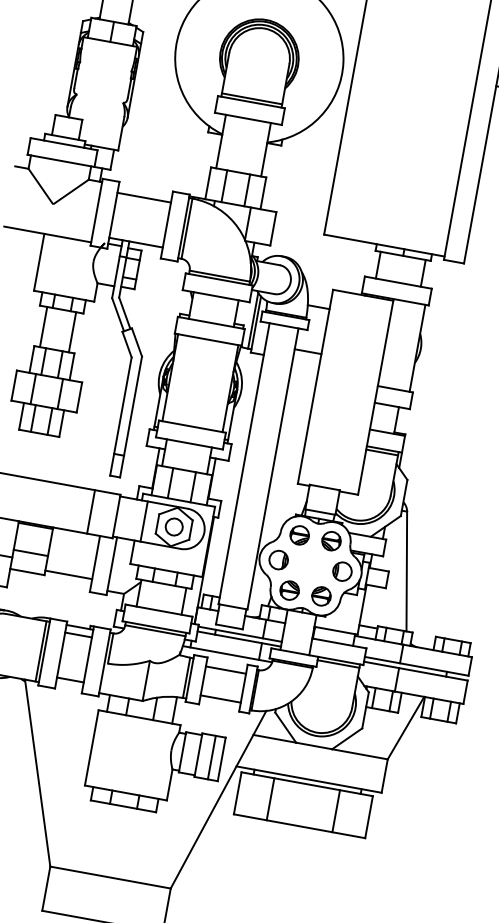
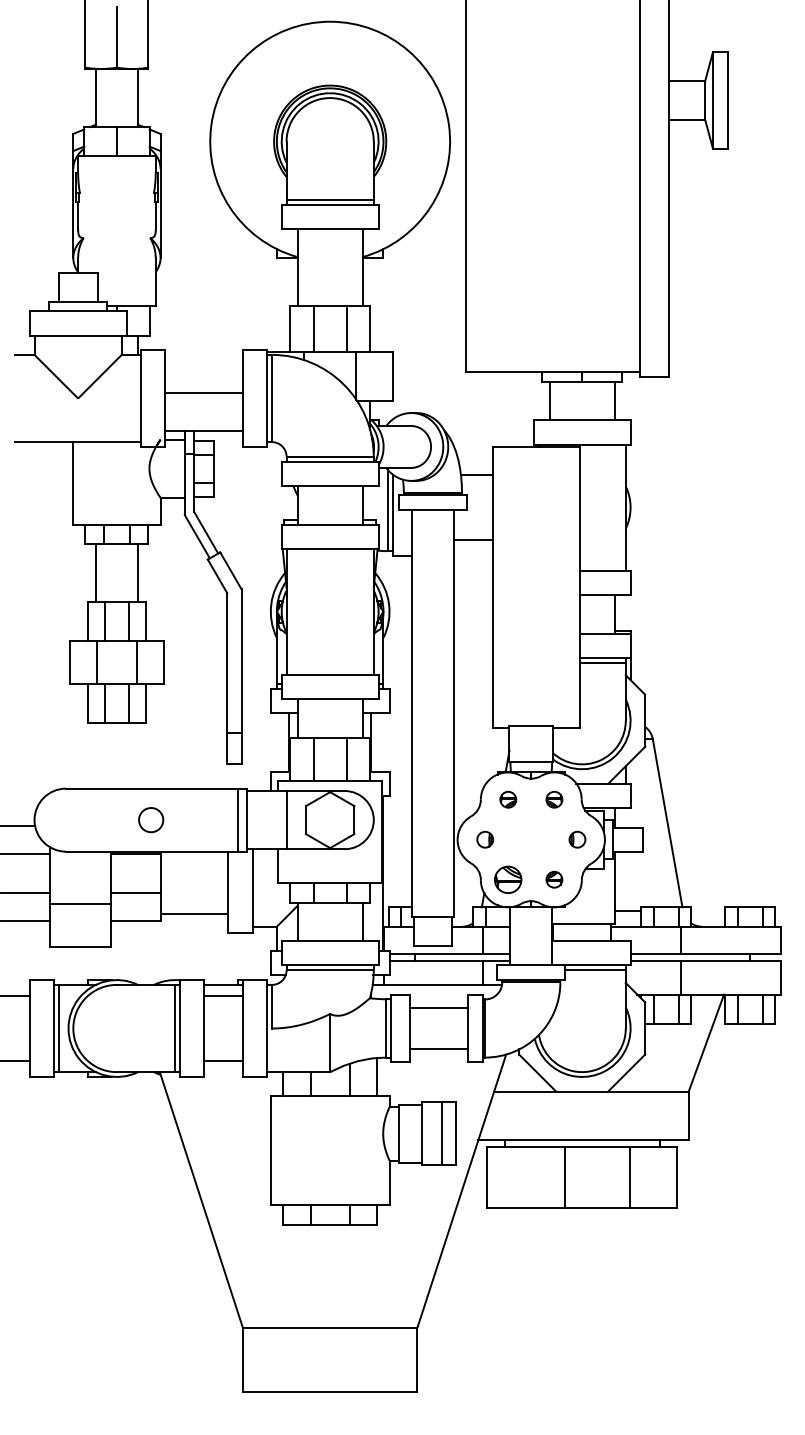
line: (143, 197) -> (203, 392), moved
line: (91, 511) -> (237, 819), moved
circle: (174, 527) -> (151, 820), moved
part: (299, 535) -> (508, 799), size x0.6
part: (331, 540) -> (554, 799), size x0.6
part: (279, 559) -> (485, 839), size x0.6
part: (342, 571) -> (577, 839), size x0.6
part: (321, 596) -> (554, 879), size x0.6
line: (270, 798) -> (564, 1176), moved

